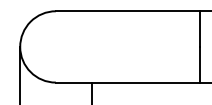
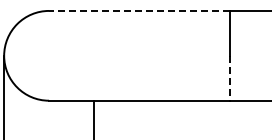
line: (127, 10) -> (139, 10), solid -> dashed
line: (199, 64) -> (230, 78), solid -> dashed

